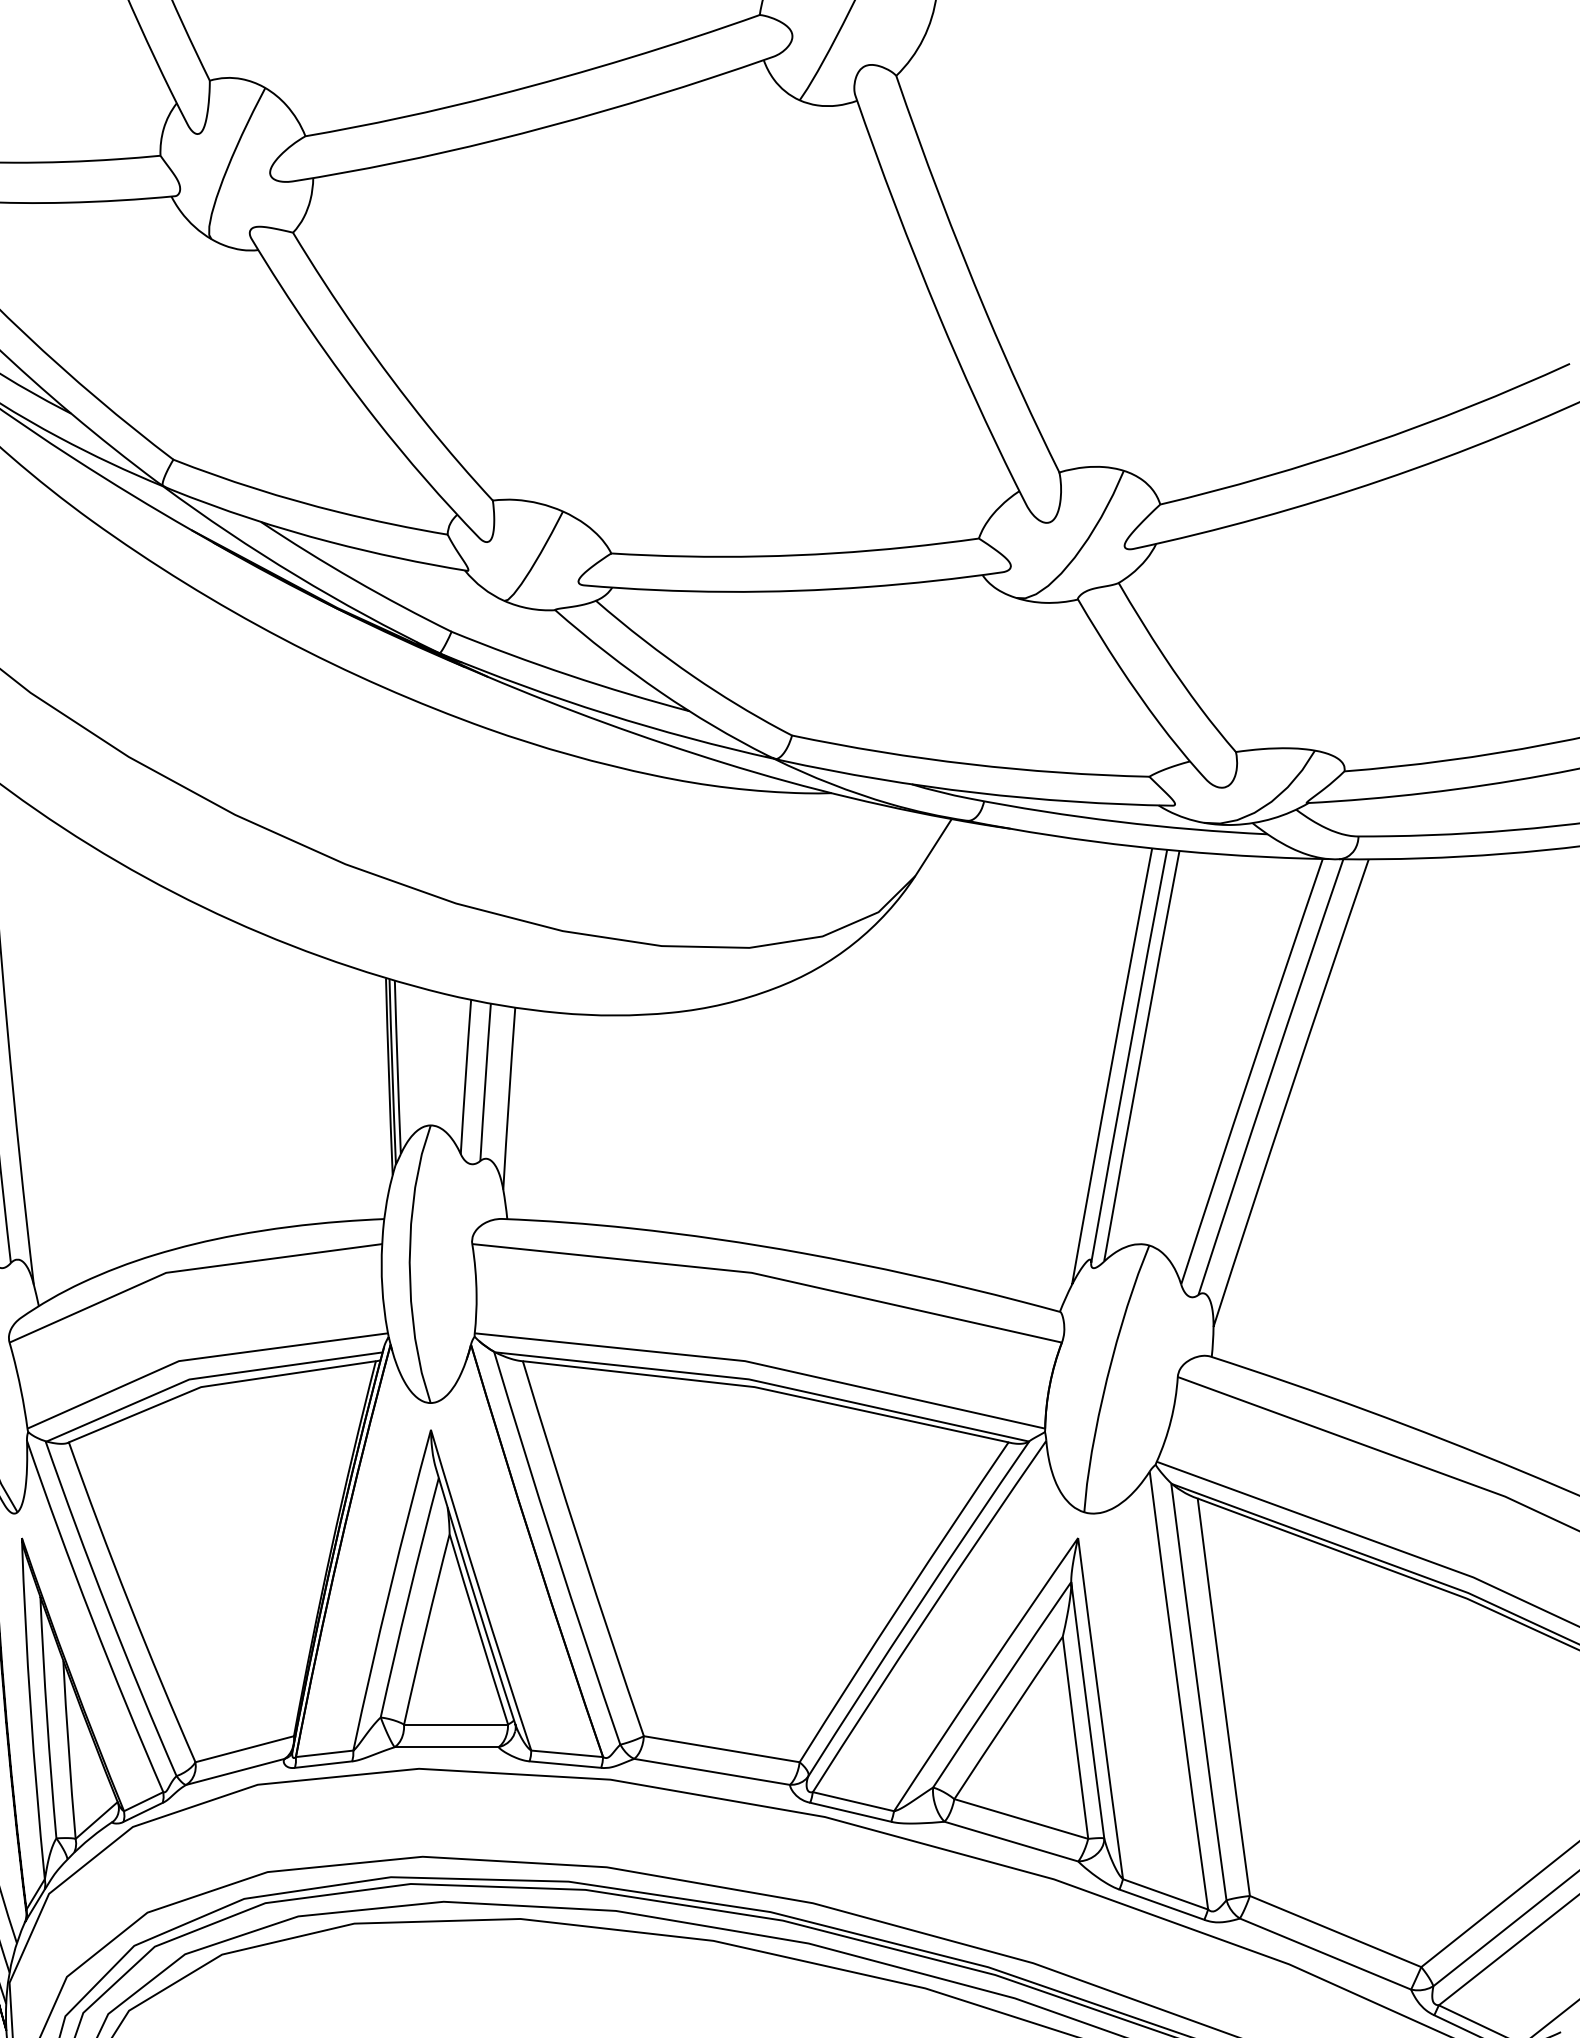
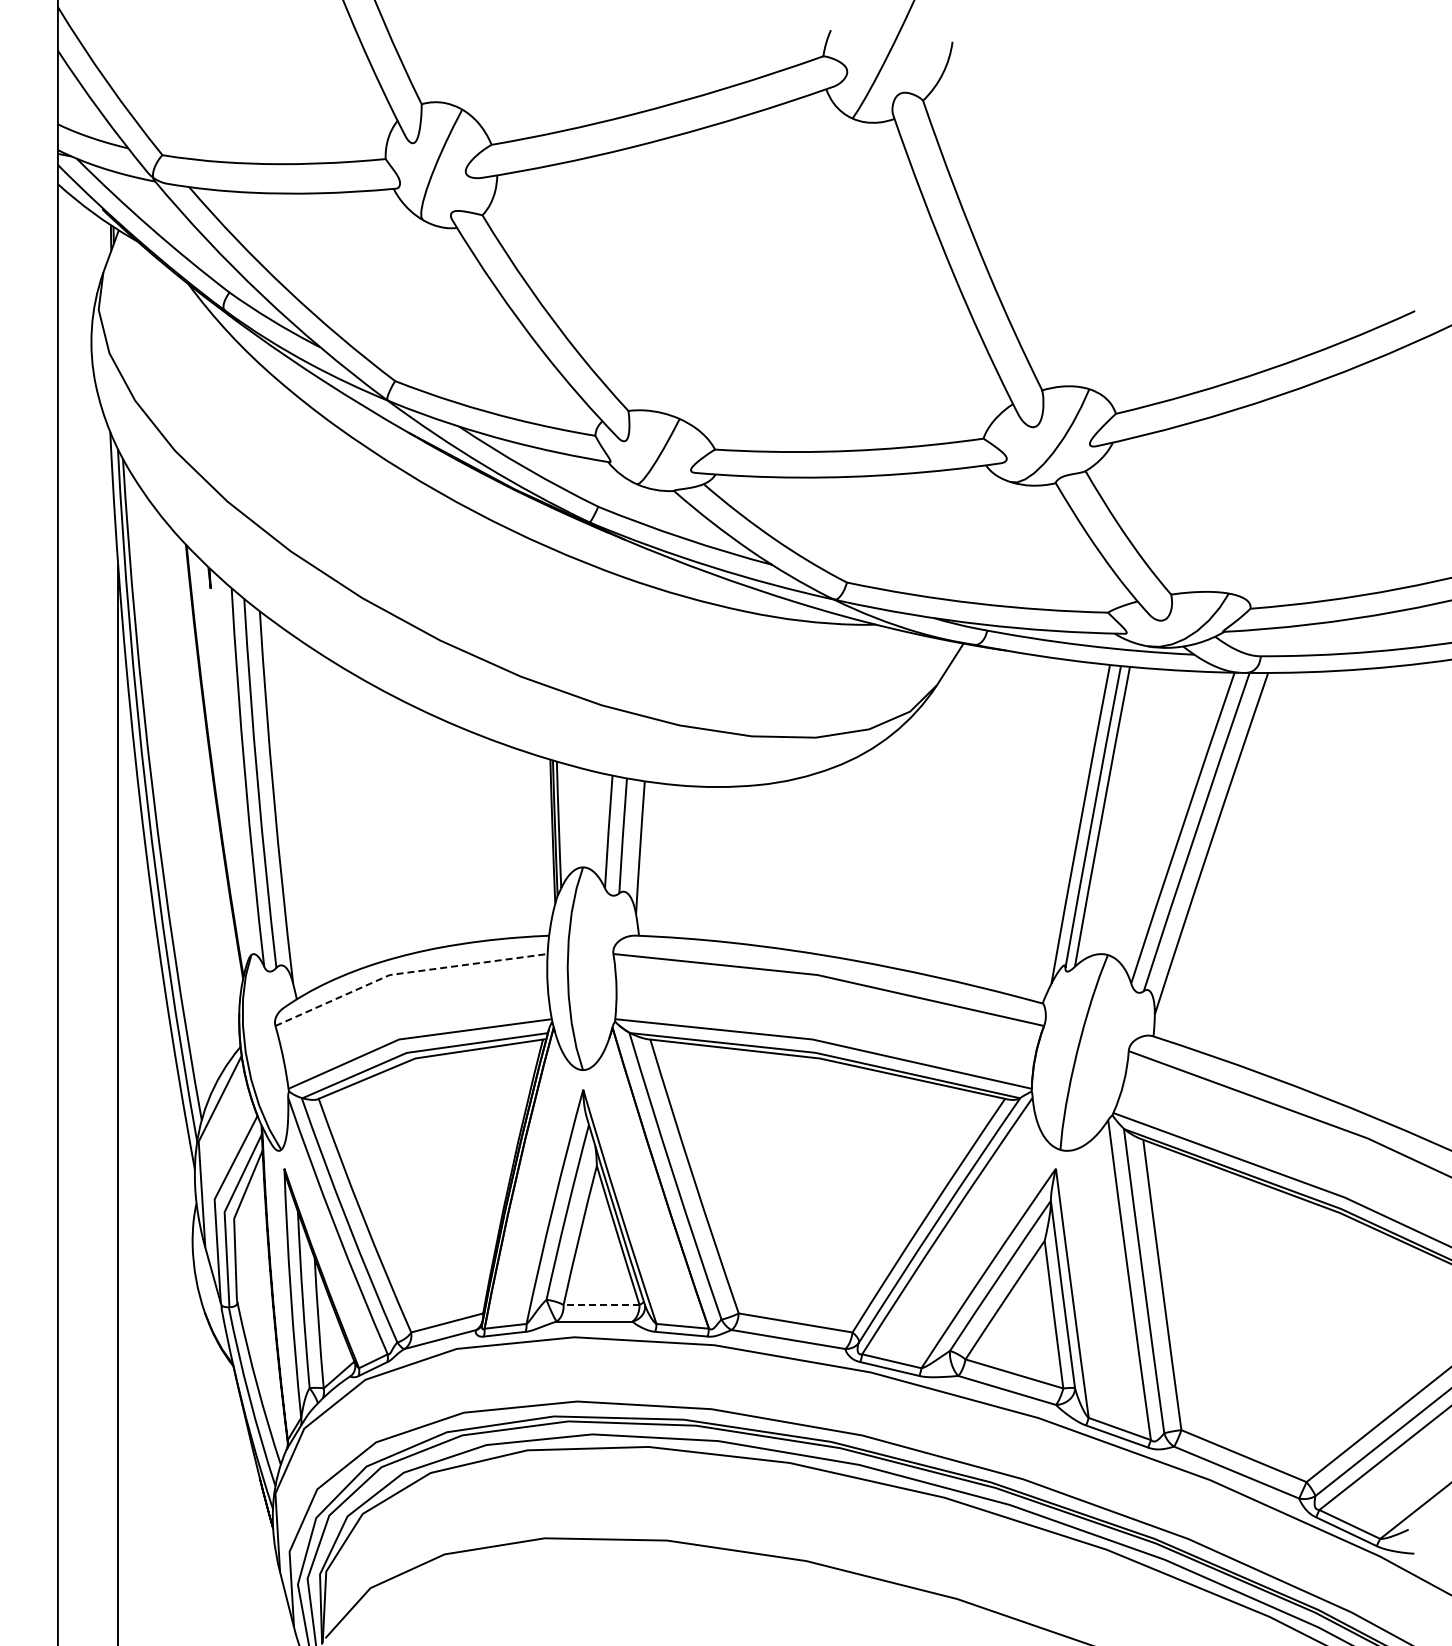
line: (188, 1269) -> (406, 972), solid -> dashed
line: (455, 1723) -> (601, 1304), solid -> dashed

